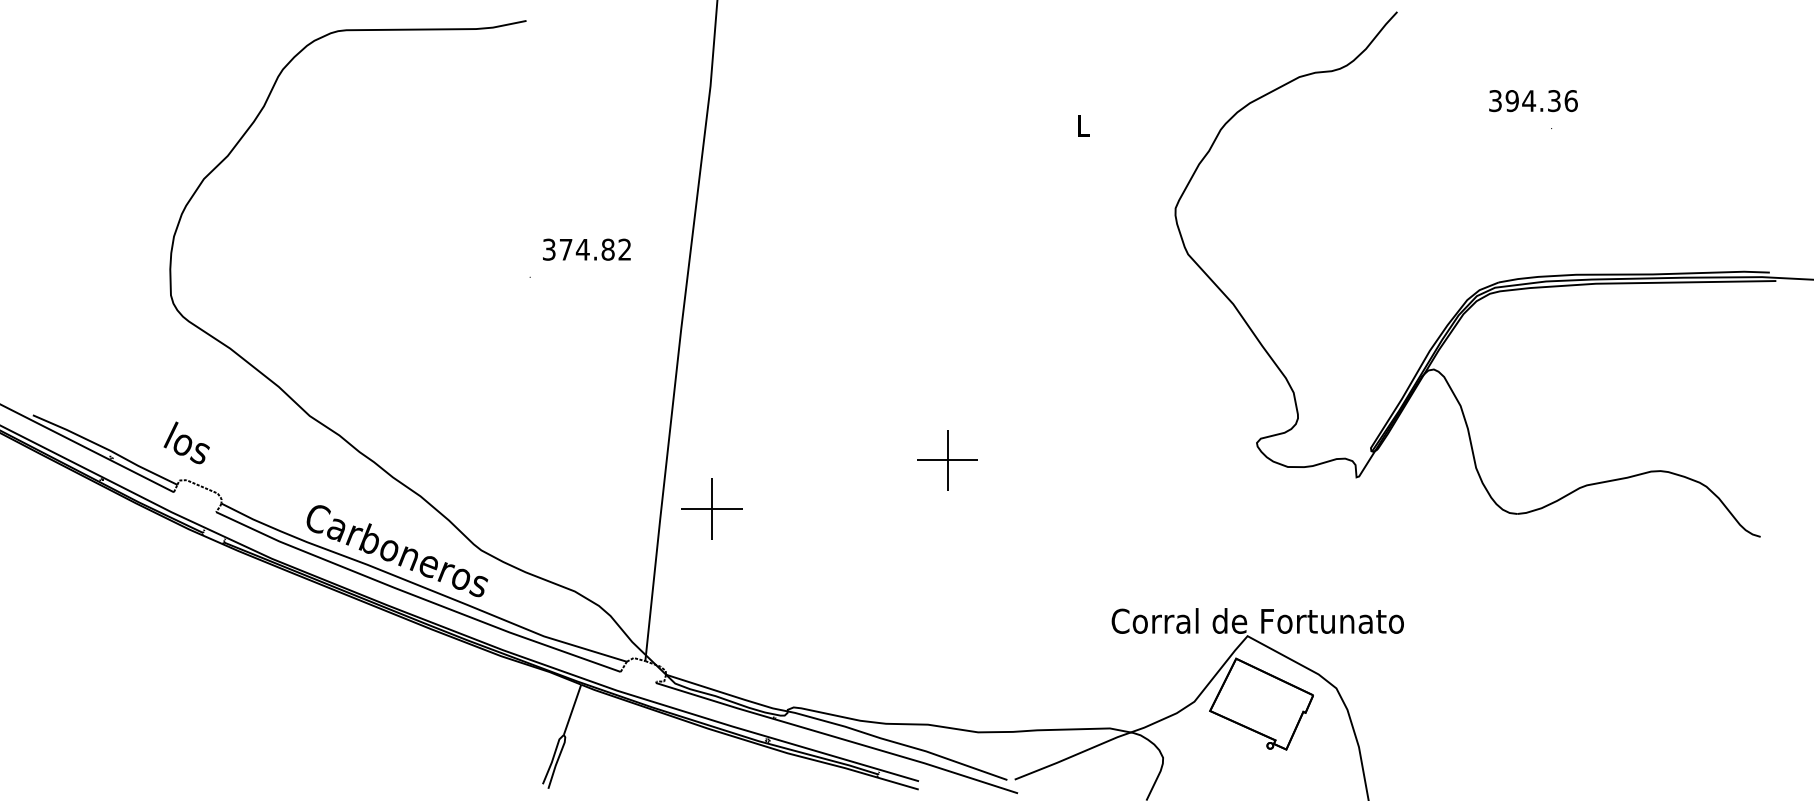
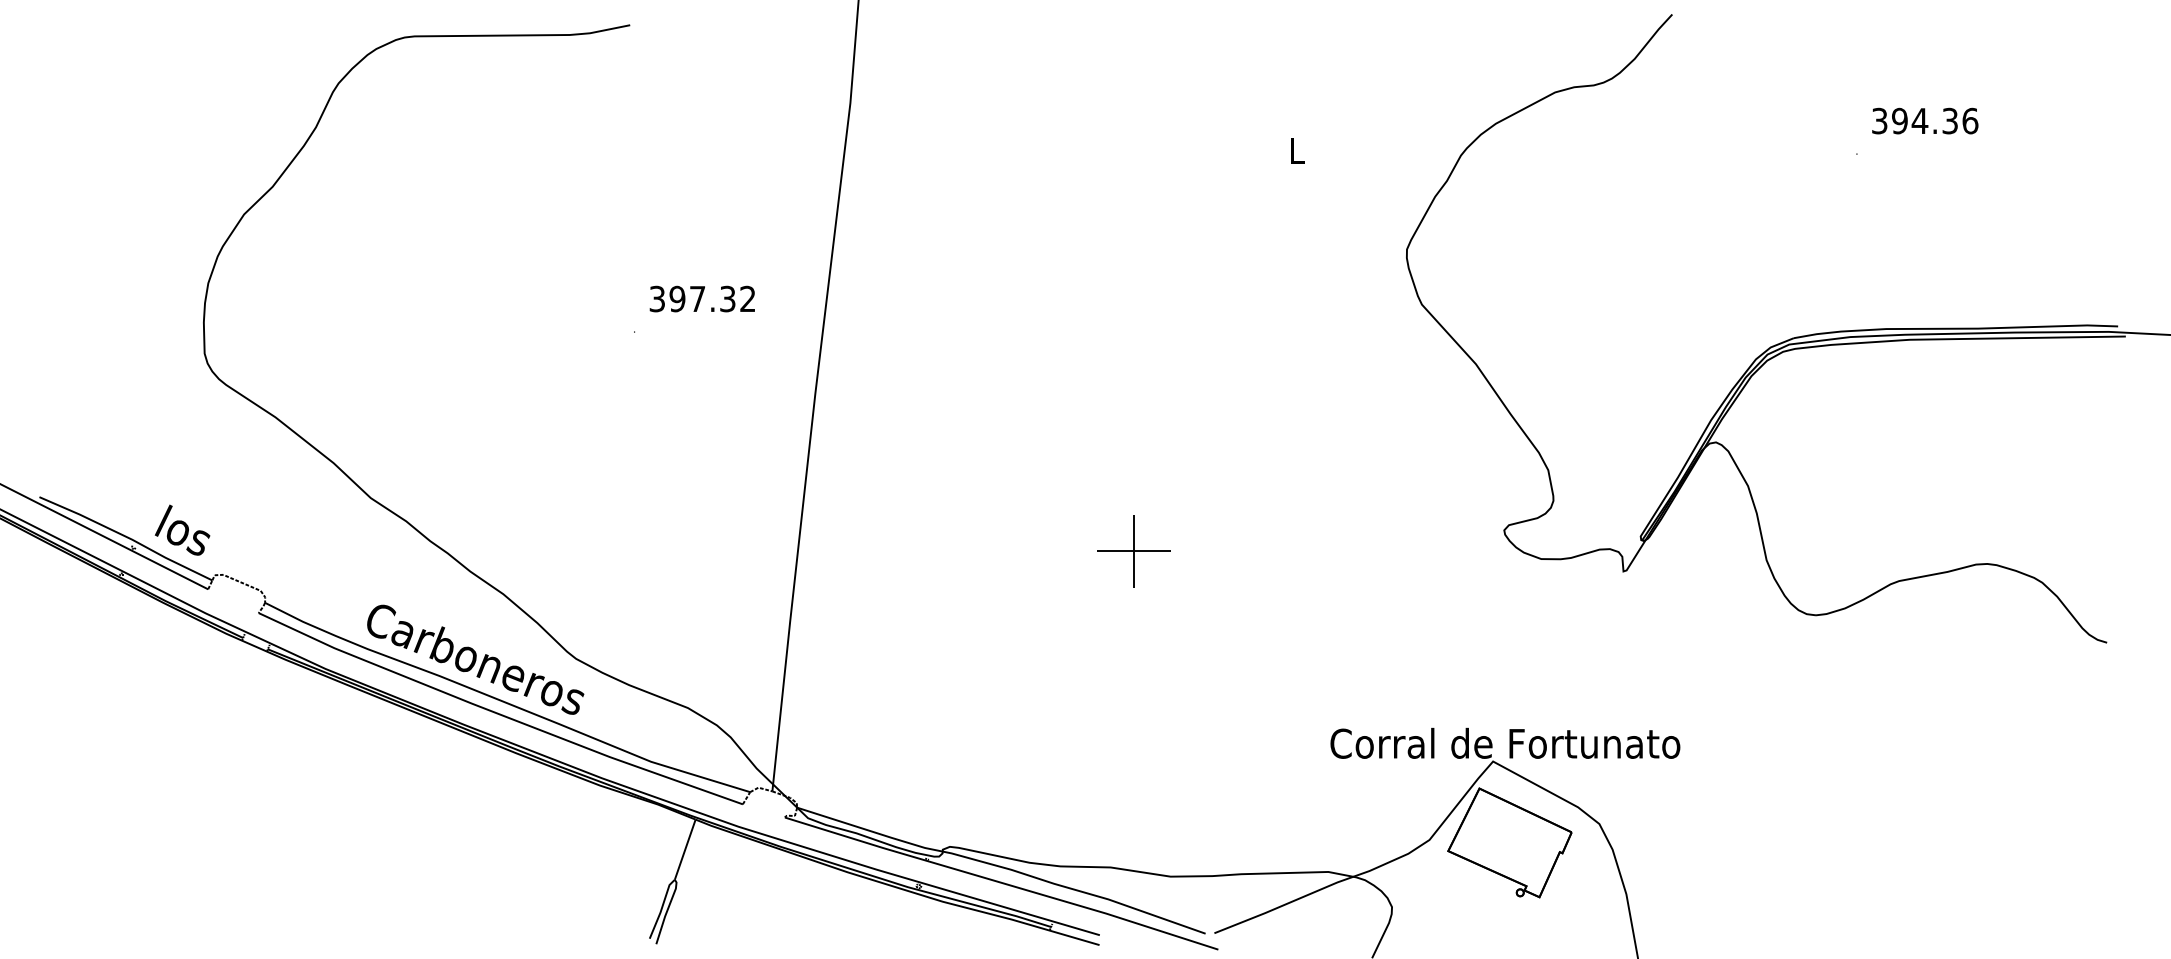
text: (1533, 100) -> (1925, 120), moved
text: (586, 249) -> (702, 298), 374.82 -> 397.32
text: (186, 442) -> (182, 529), moved
part: (711, 509) -> (851, 609), removed

